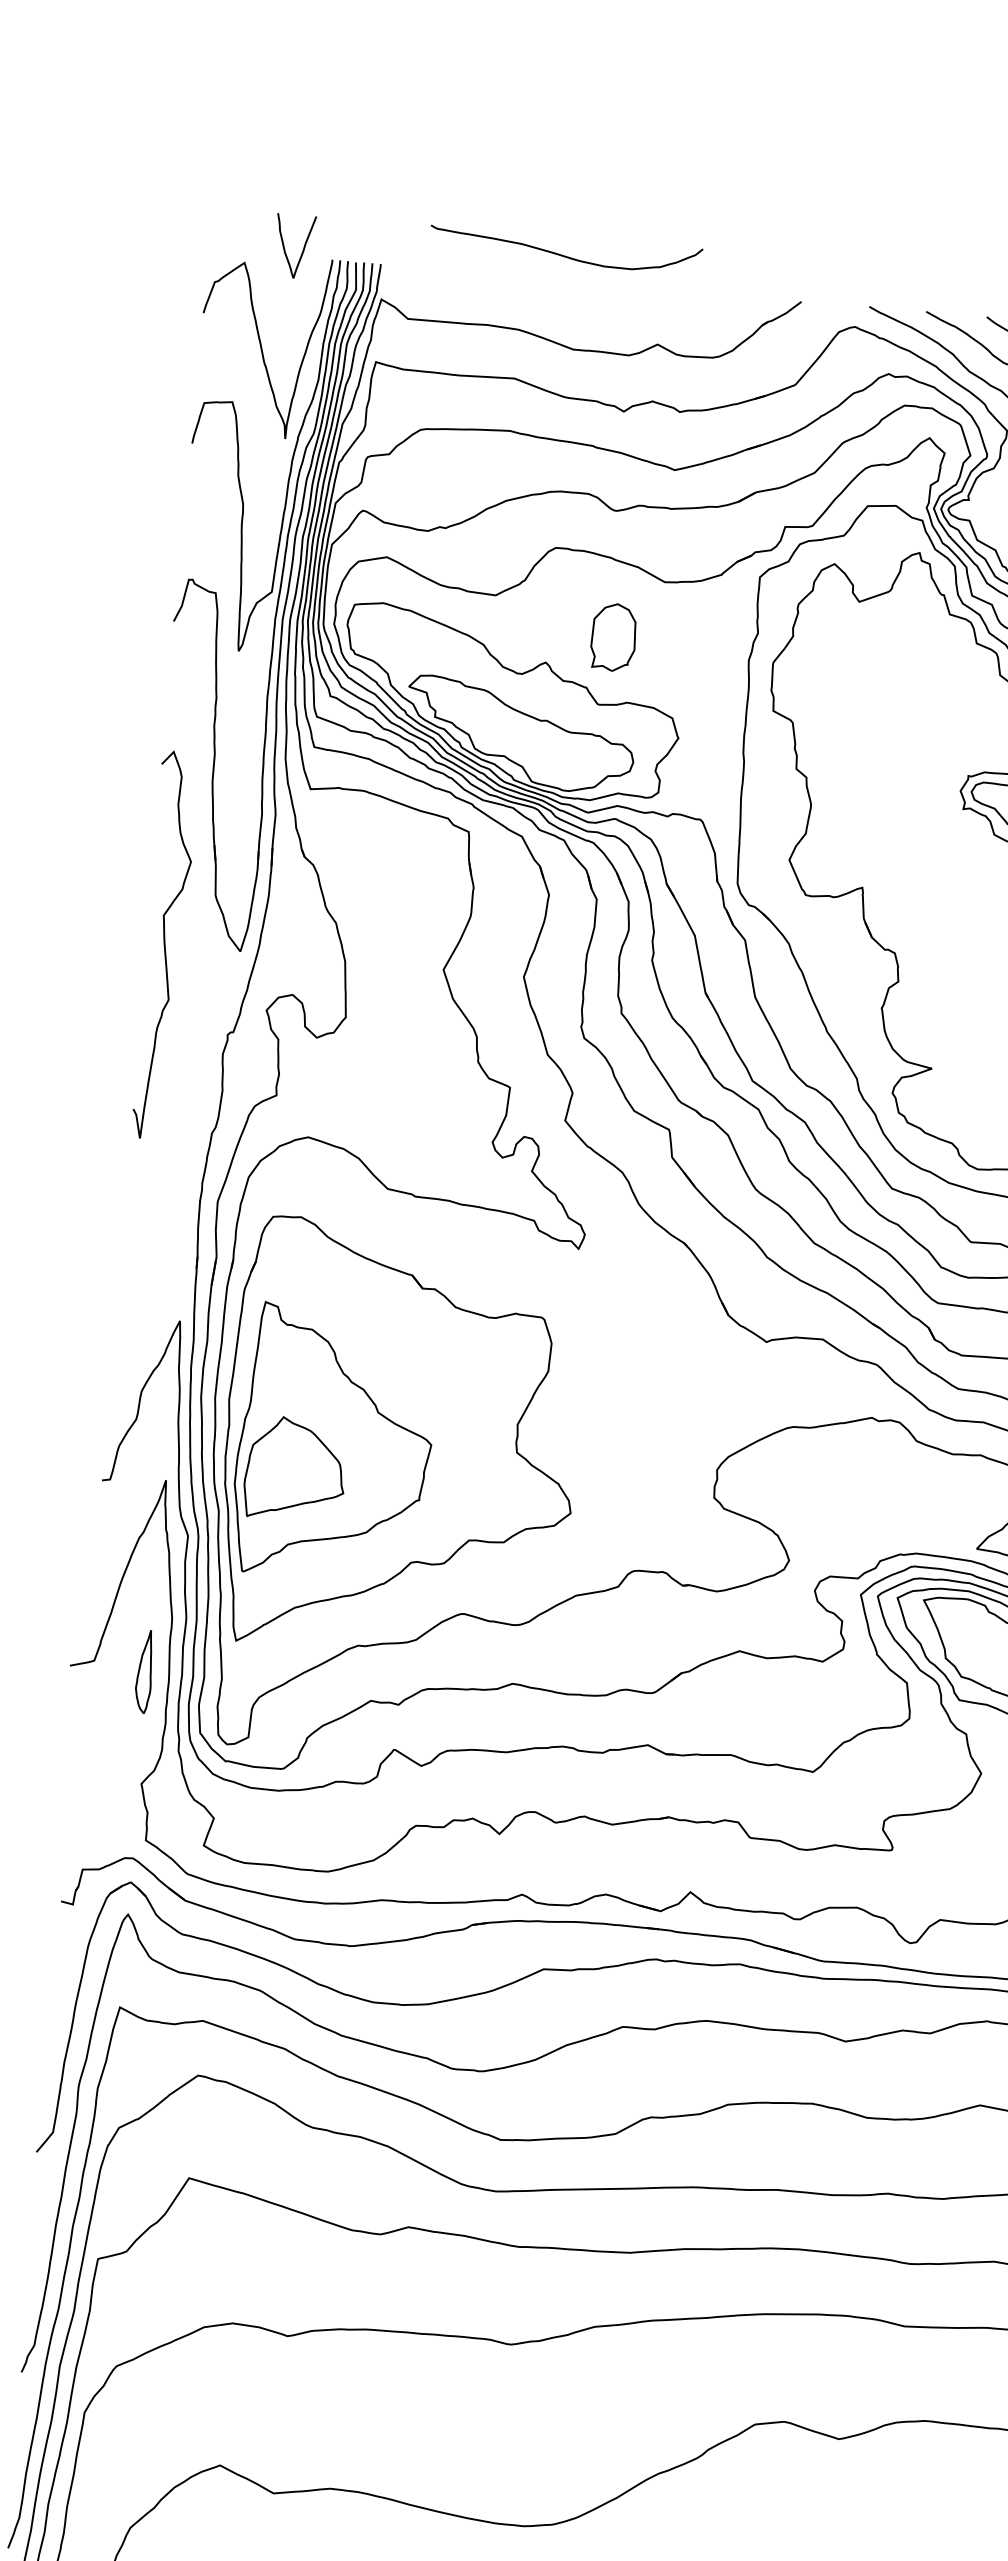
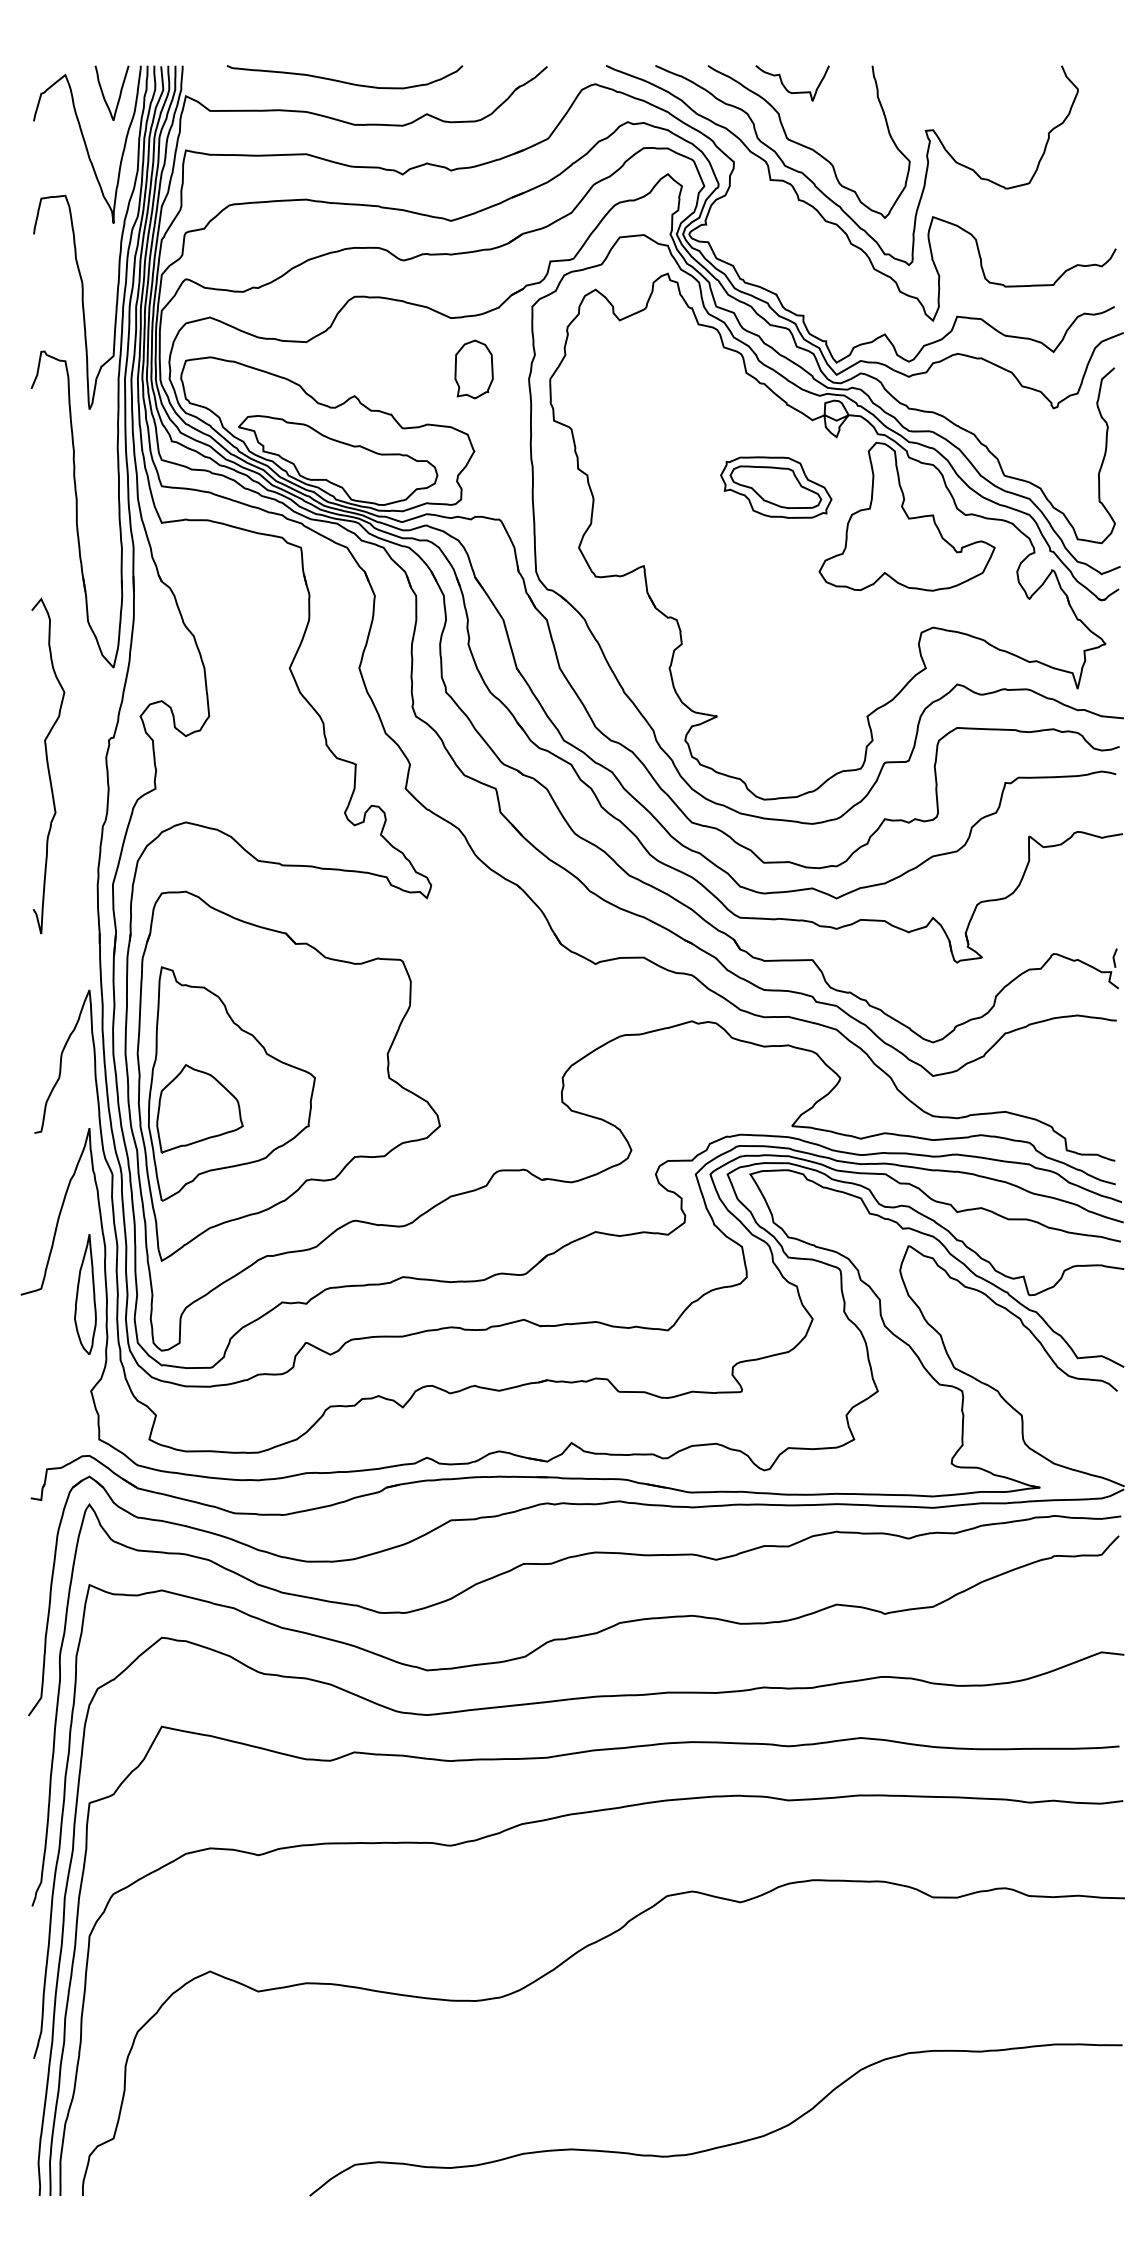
curve: (285, 248) -> (104, 95), moved
curve: (565, 255) -> (344, 81), moved
part: (613, 637) -> (473, 369), moved
curve: (165, 944) -> (48, 765), moved
part: (144, 1671) -> (85, 1294), size x1.67

